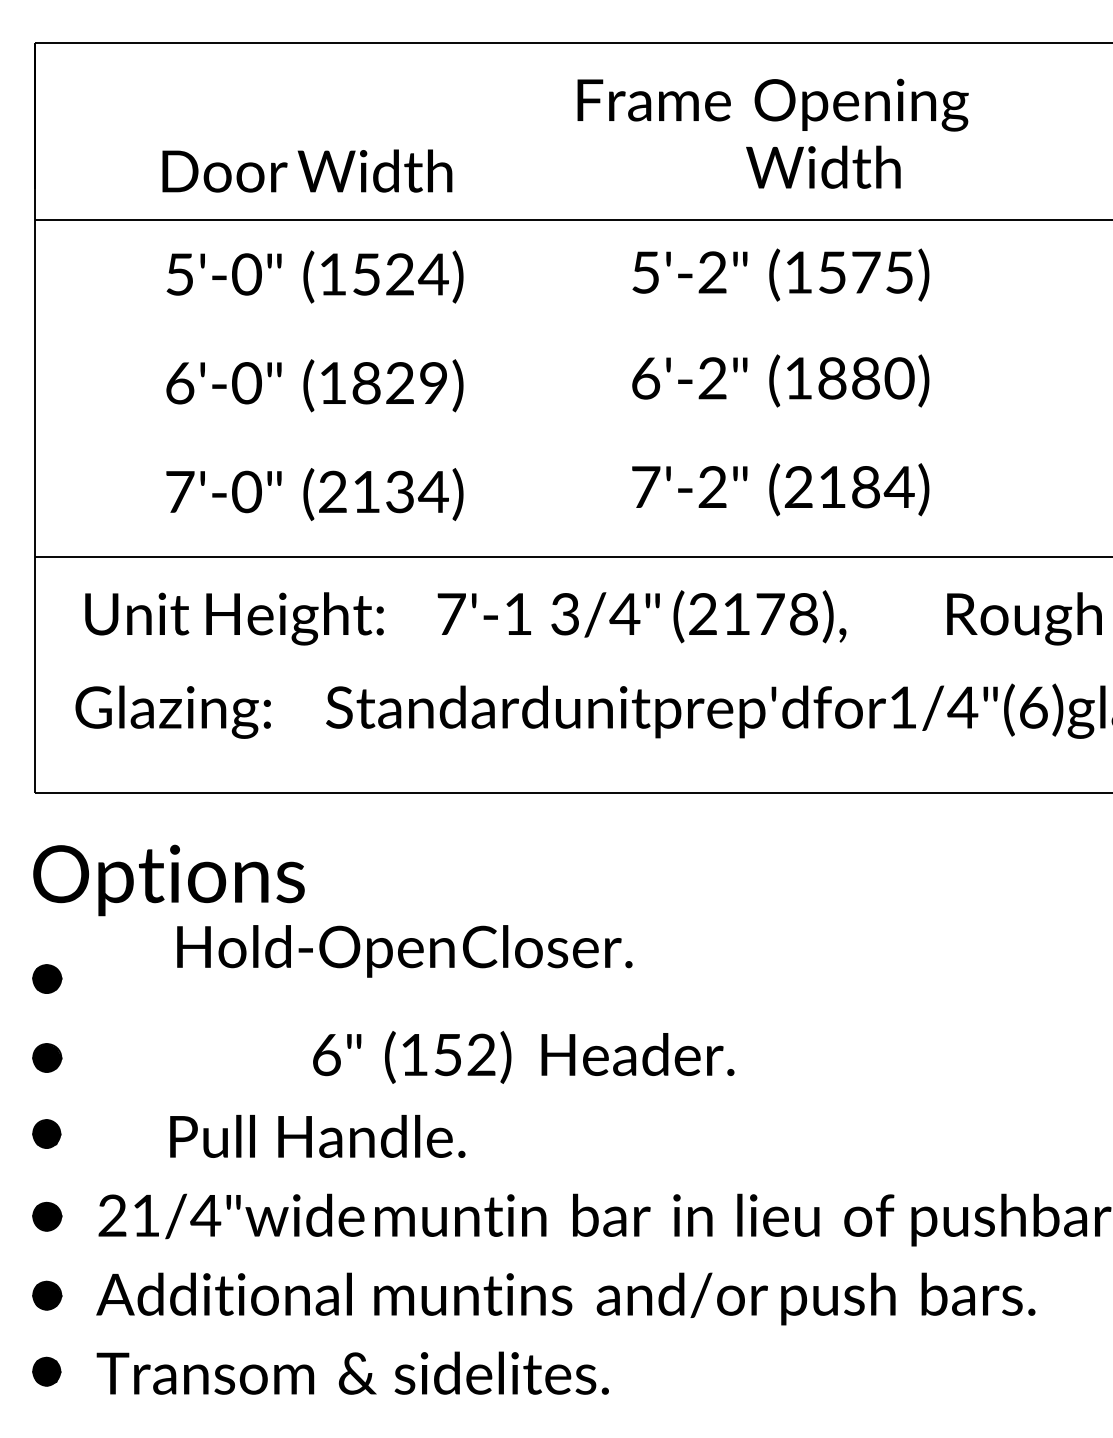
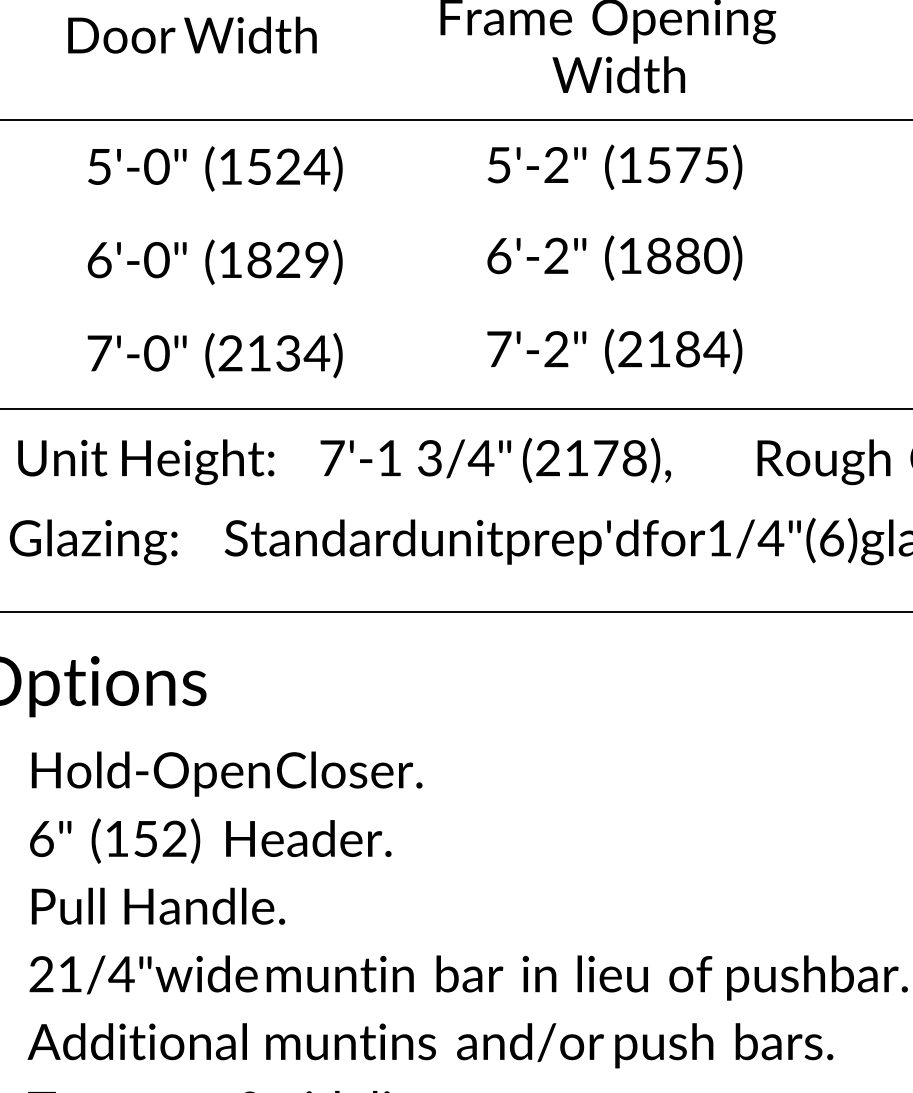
text: (823, 166) -> (618, 74), moved
text: (307, 170) -> (192, 34), moved
text: (404, 951) -> (226, 774), moved
text: (523, 1057) -> (210, 841), moved
text: (317, 1136) -> (158, 906), moved

